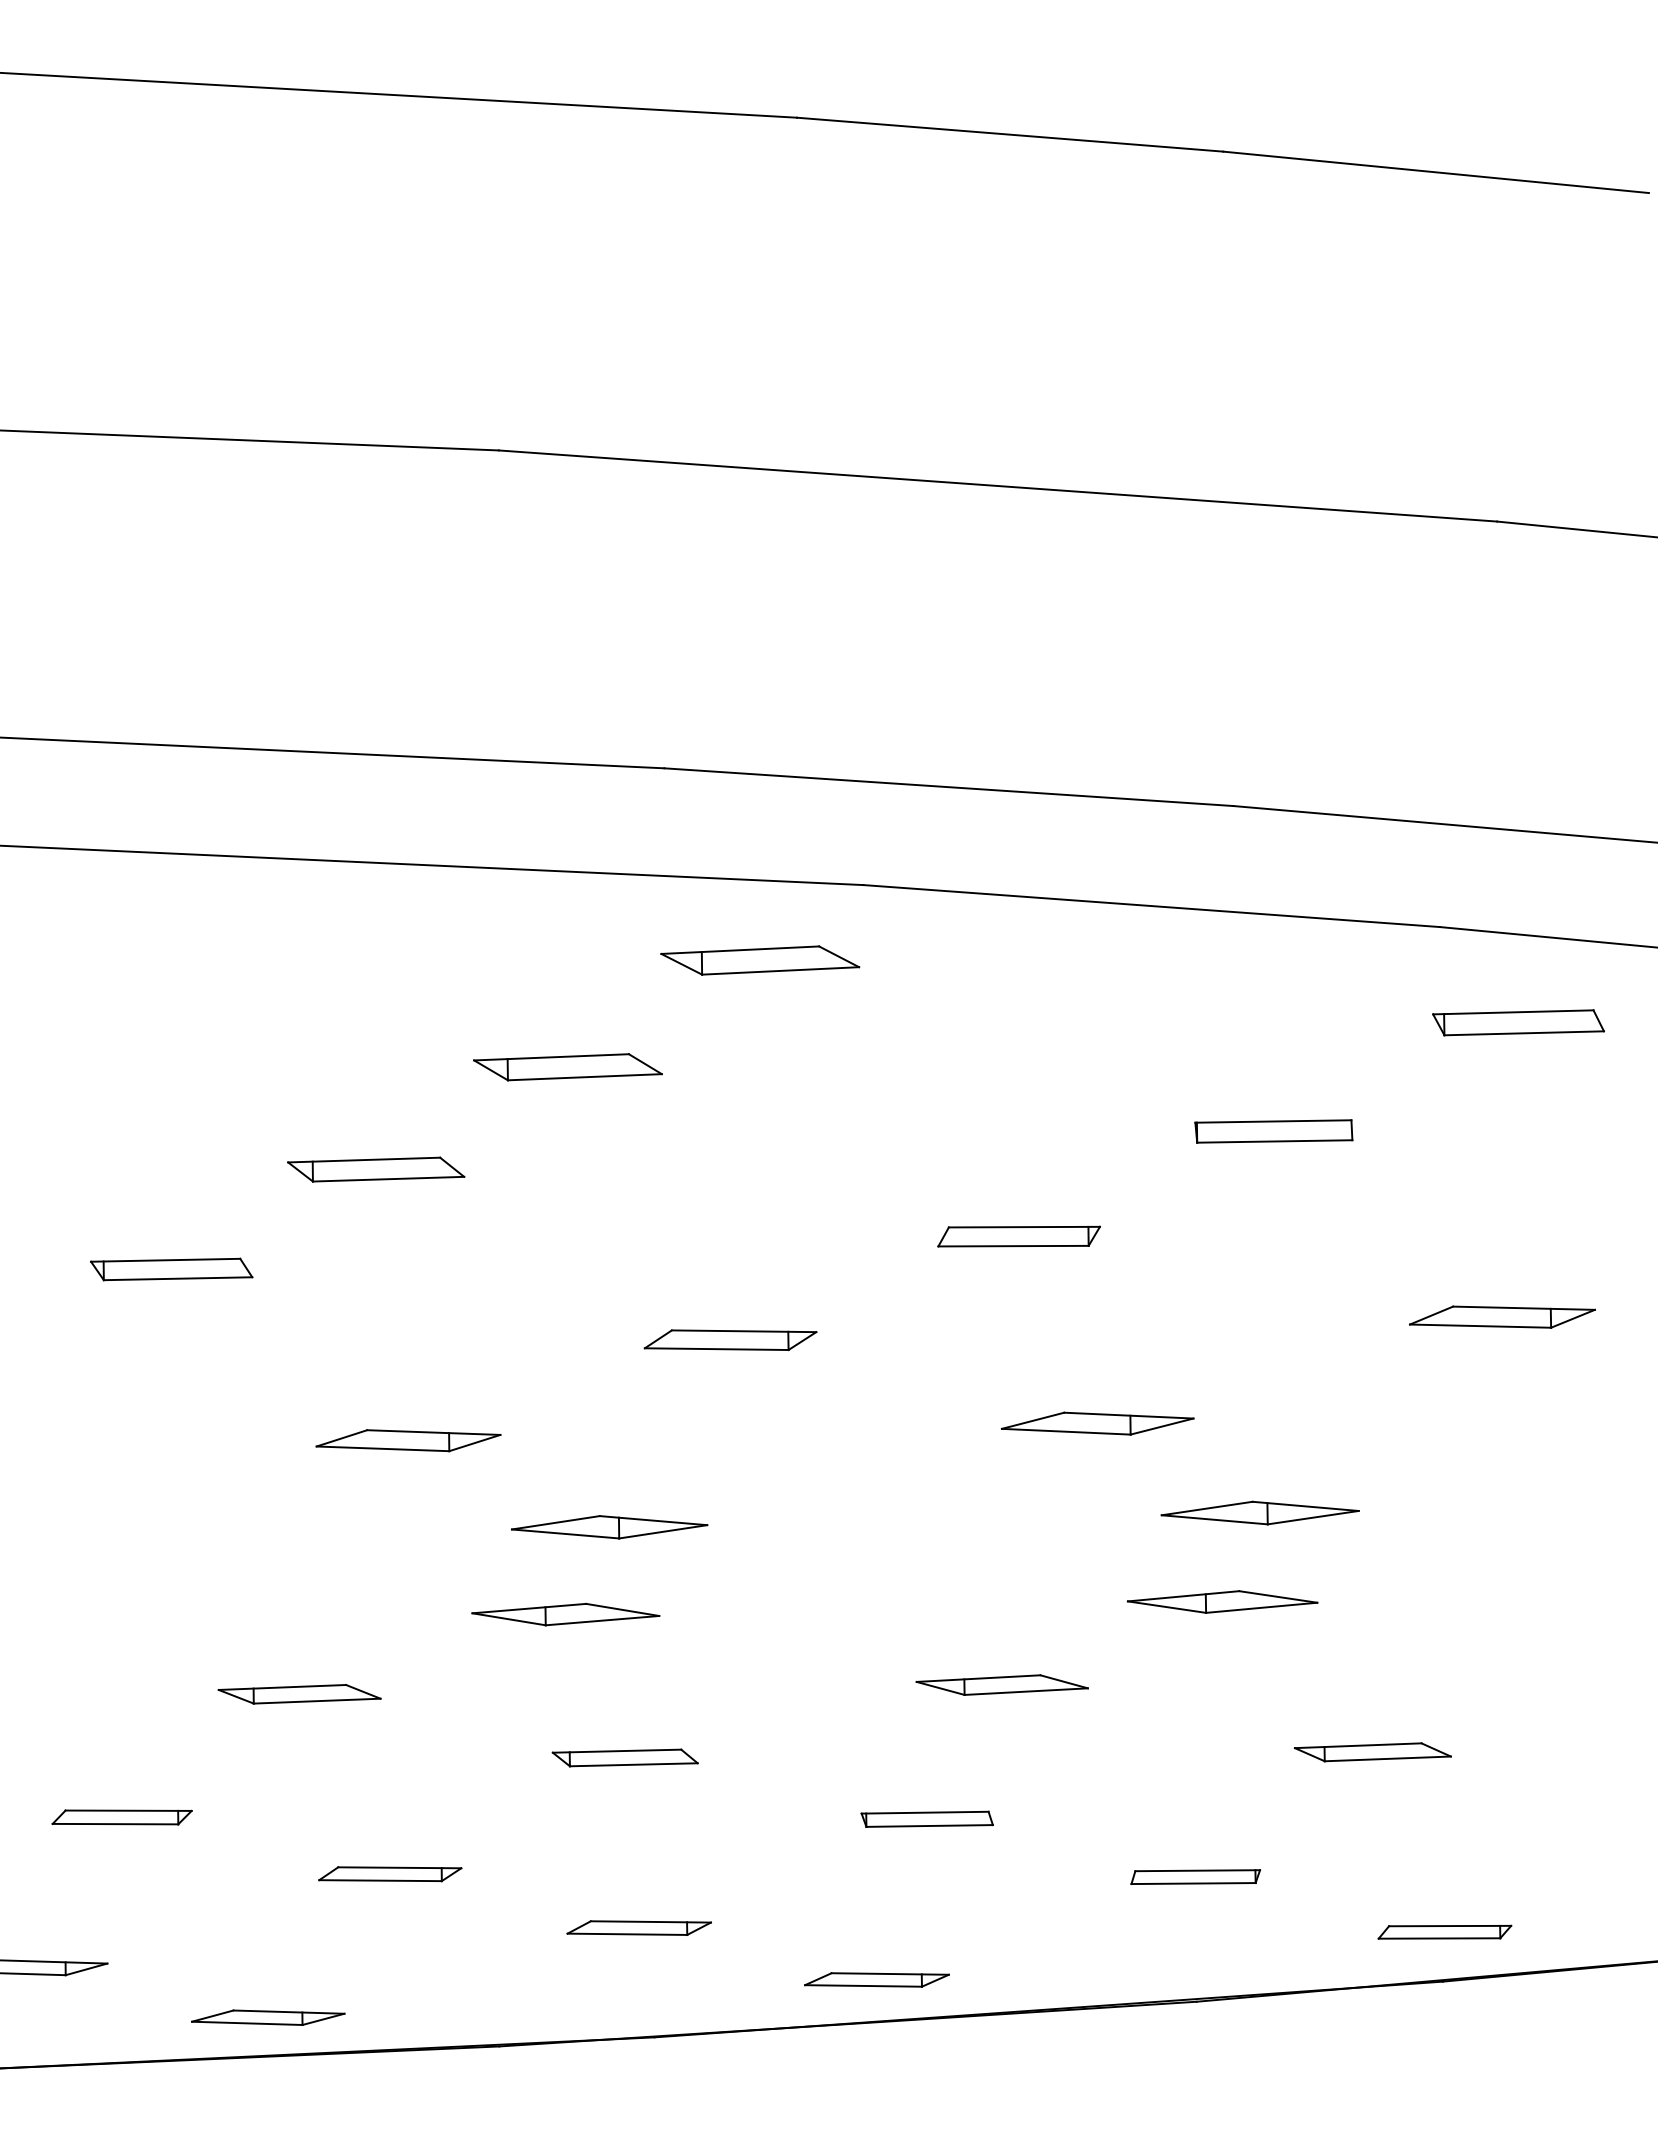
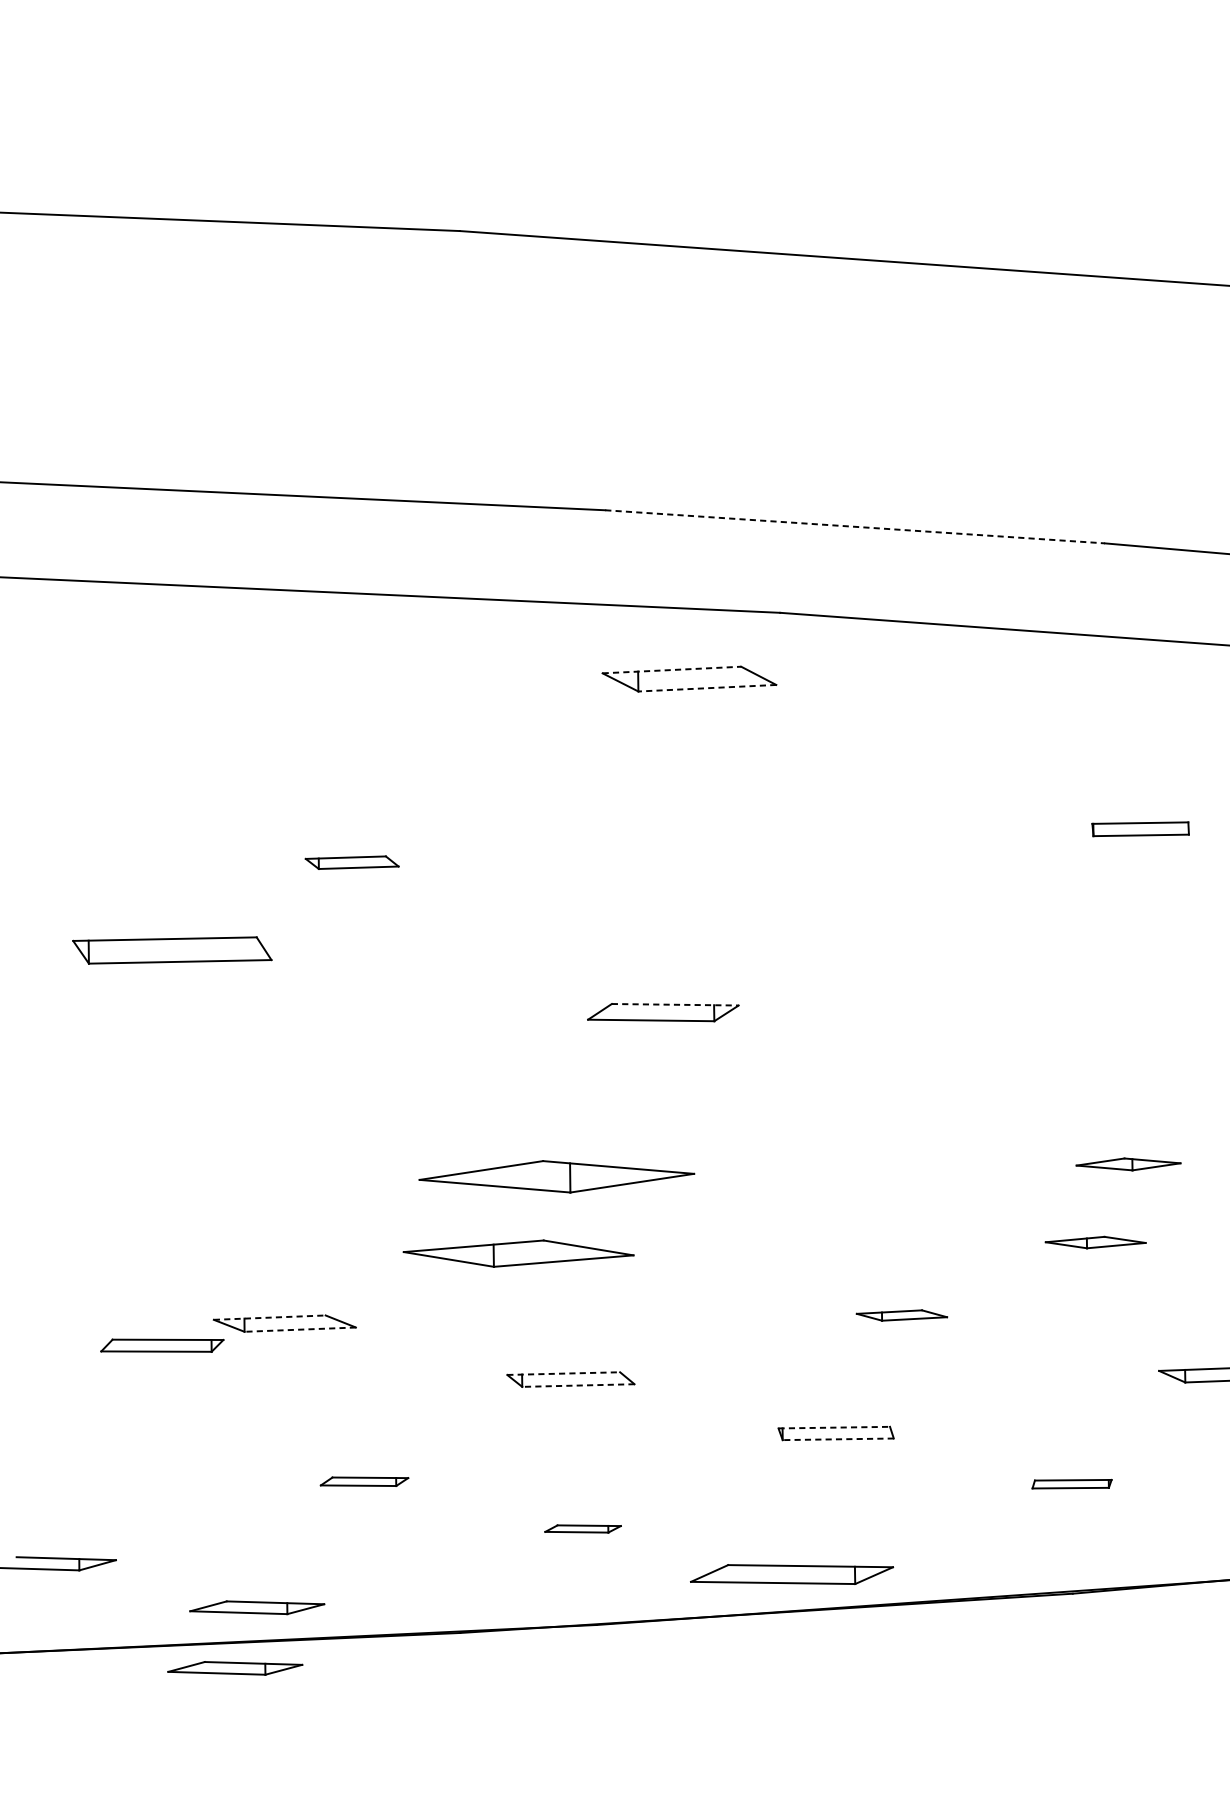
line: (949, 787) -> (855, 527), solid -> dashed
line: (740, 950) -> (672, 670), solid -> dashed
line: (780, 970) -> (707, 687), solid -> dashed
part: (567, 1067) -> (520, 773), removed
part: (1273, 1131) -> (1140, 829), size x0.7
part: (376, 1169) -> (352, 862), size x0.6
part: (1018, 1236) -> (916, 921), removed
part: (171, 1269) -> (172, 950), size x1.4
line: (744, 1331) -> (675, 1004), solid -> dashed
part: (1097, 1423) -> (985, 1085), removed
part: (408, 1440) -> (380, 1100), removed
part: (1259, 1512) -> (1128, 1163), size x0.6
part: (609, 1527) -> (557, 1177), size x1.6
part: (1222, 1601) -> (1095, 1242), size x0.6
part: (565, 1614) -> (518, 1253), size x1.4
part: (1001, 1684) -> (901, 1315), size x0.6
line: (282, 1687) -> (269, 1317), solid -> dashed
line: (316, 1701) -> (299, 1329), solid -> dashed
line: (617, 1751) -> (564, 1373), solid -> dashed
line: (633, 1764) -> (578, 1385), solid -> dashed
line: (925, 1812) -> (834, 1427), solid -> dashed
part: (121, 1817) -> (161, 1345), moved
line: (929, 1825) -> (838, 1438), solid -> dashed
part: (390, 1874) -> (364, 1481), size x0.7
part: (1195, 1876) -> (1071, 1483), size x0.7
part: (638, 1927) -> (582, 1528), size x0.6
part: (876, 1979) -> (791, 1574), size x1.6
part: (243, 2086) -> (235, 1668), added

